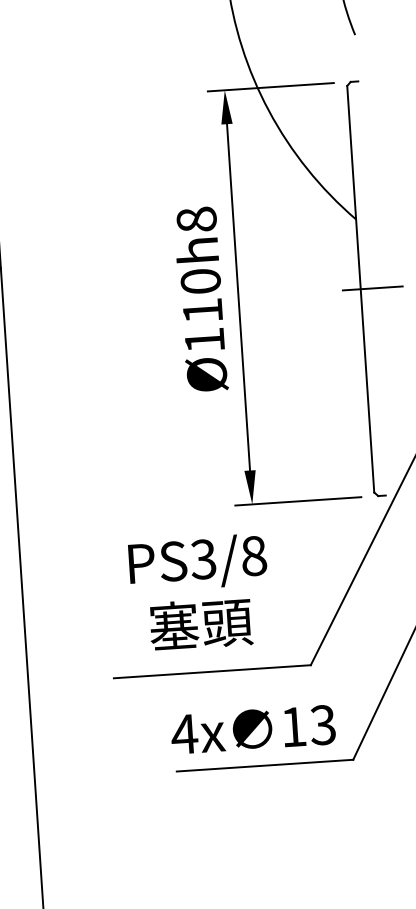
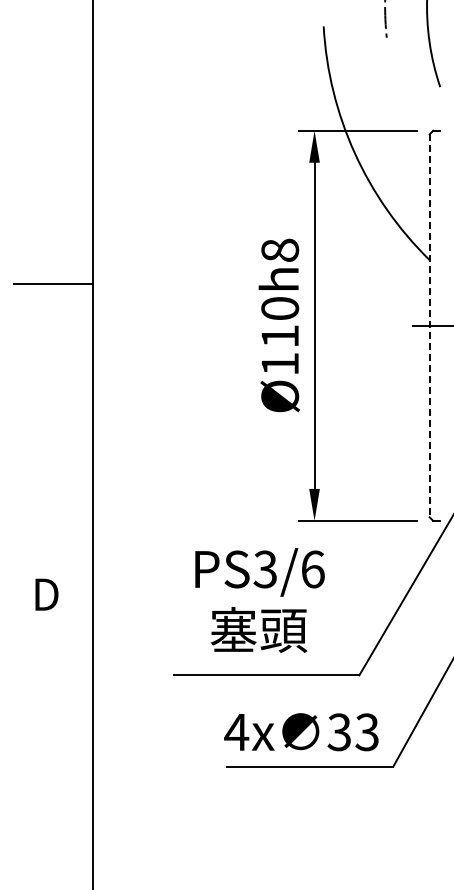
line: (360, 289) -> (429, 326), solid -> dashed
text: (253, 556) -> (312, 569), PS3/8 -> PS3/6
text: (292, 727) -> (338, 732), 13 -> 33

